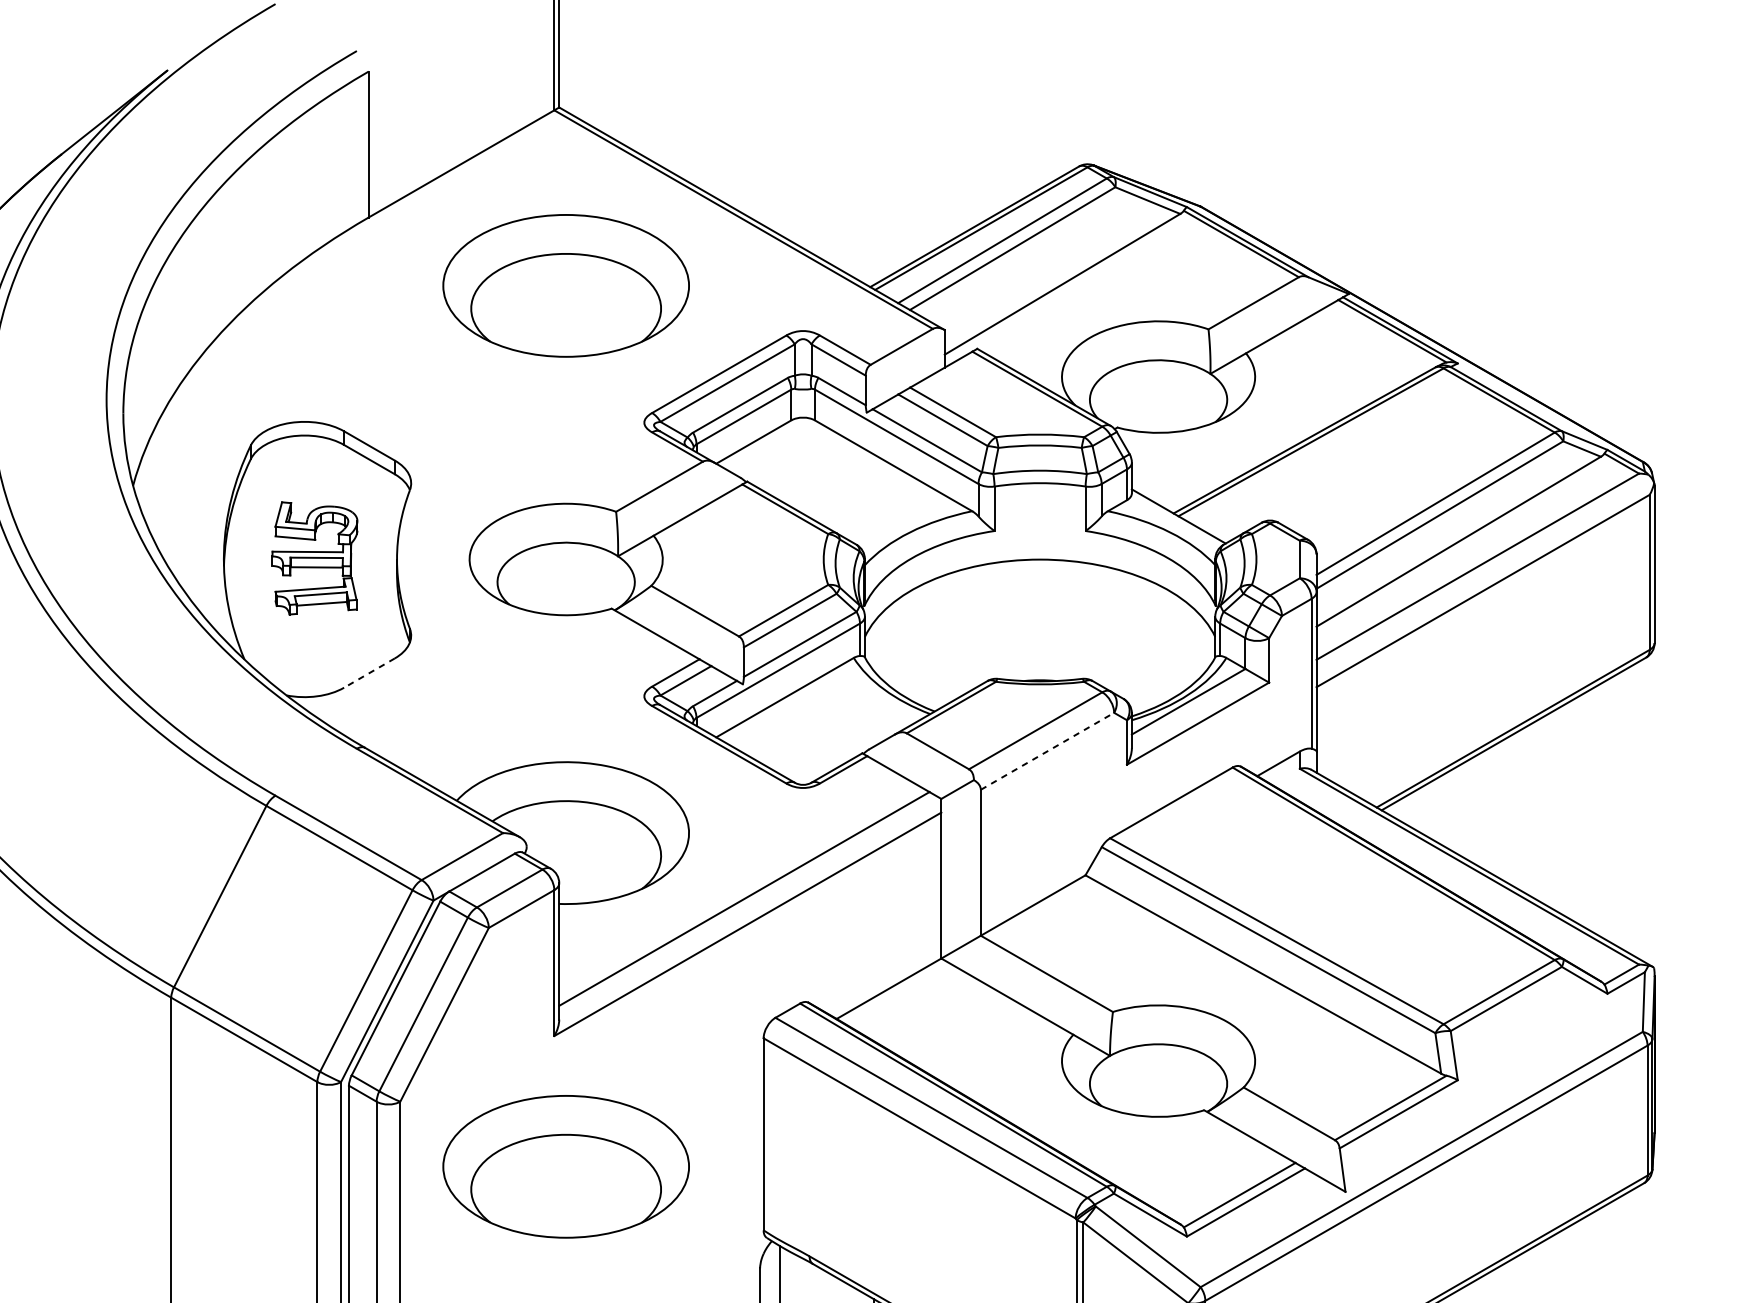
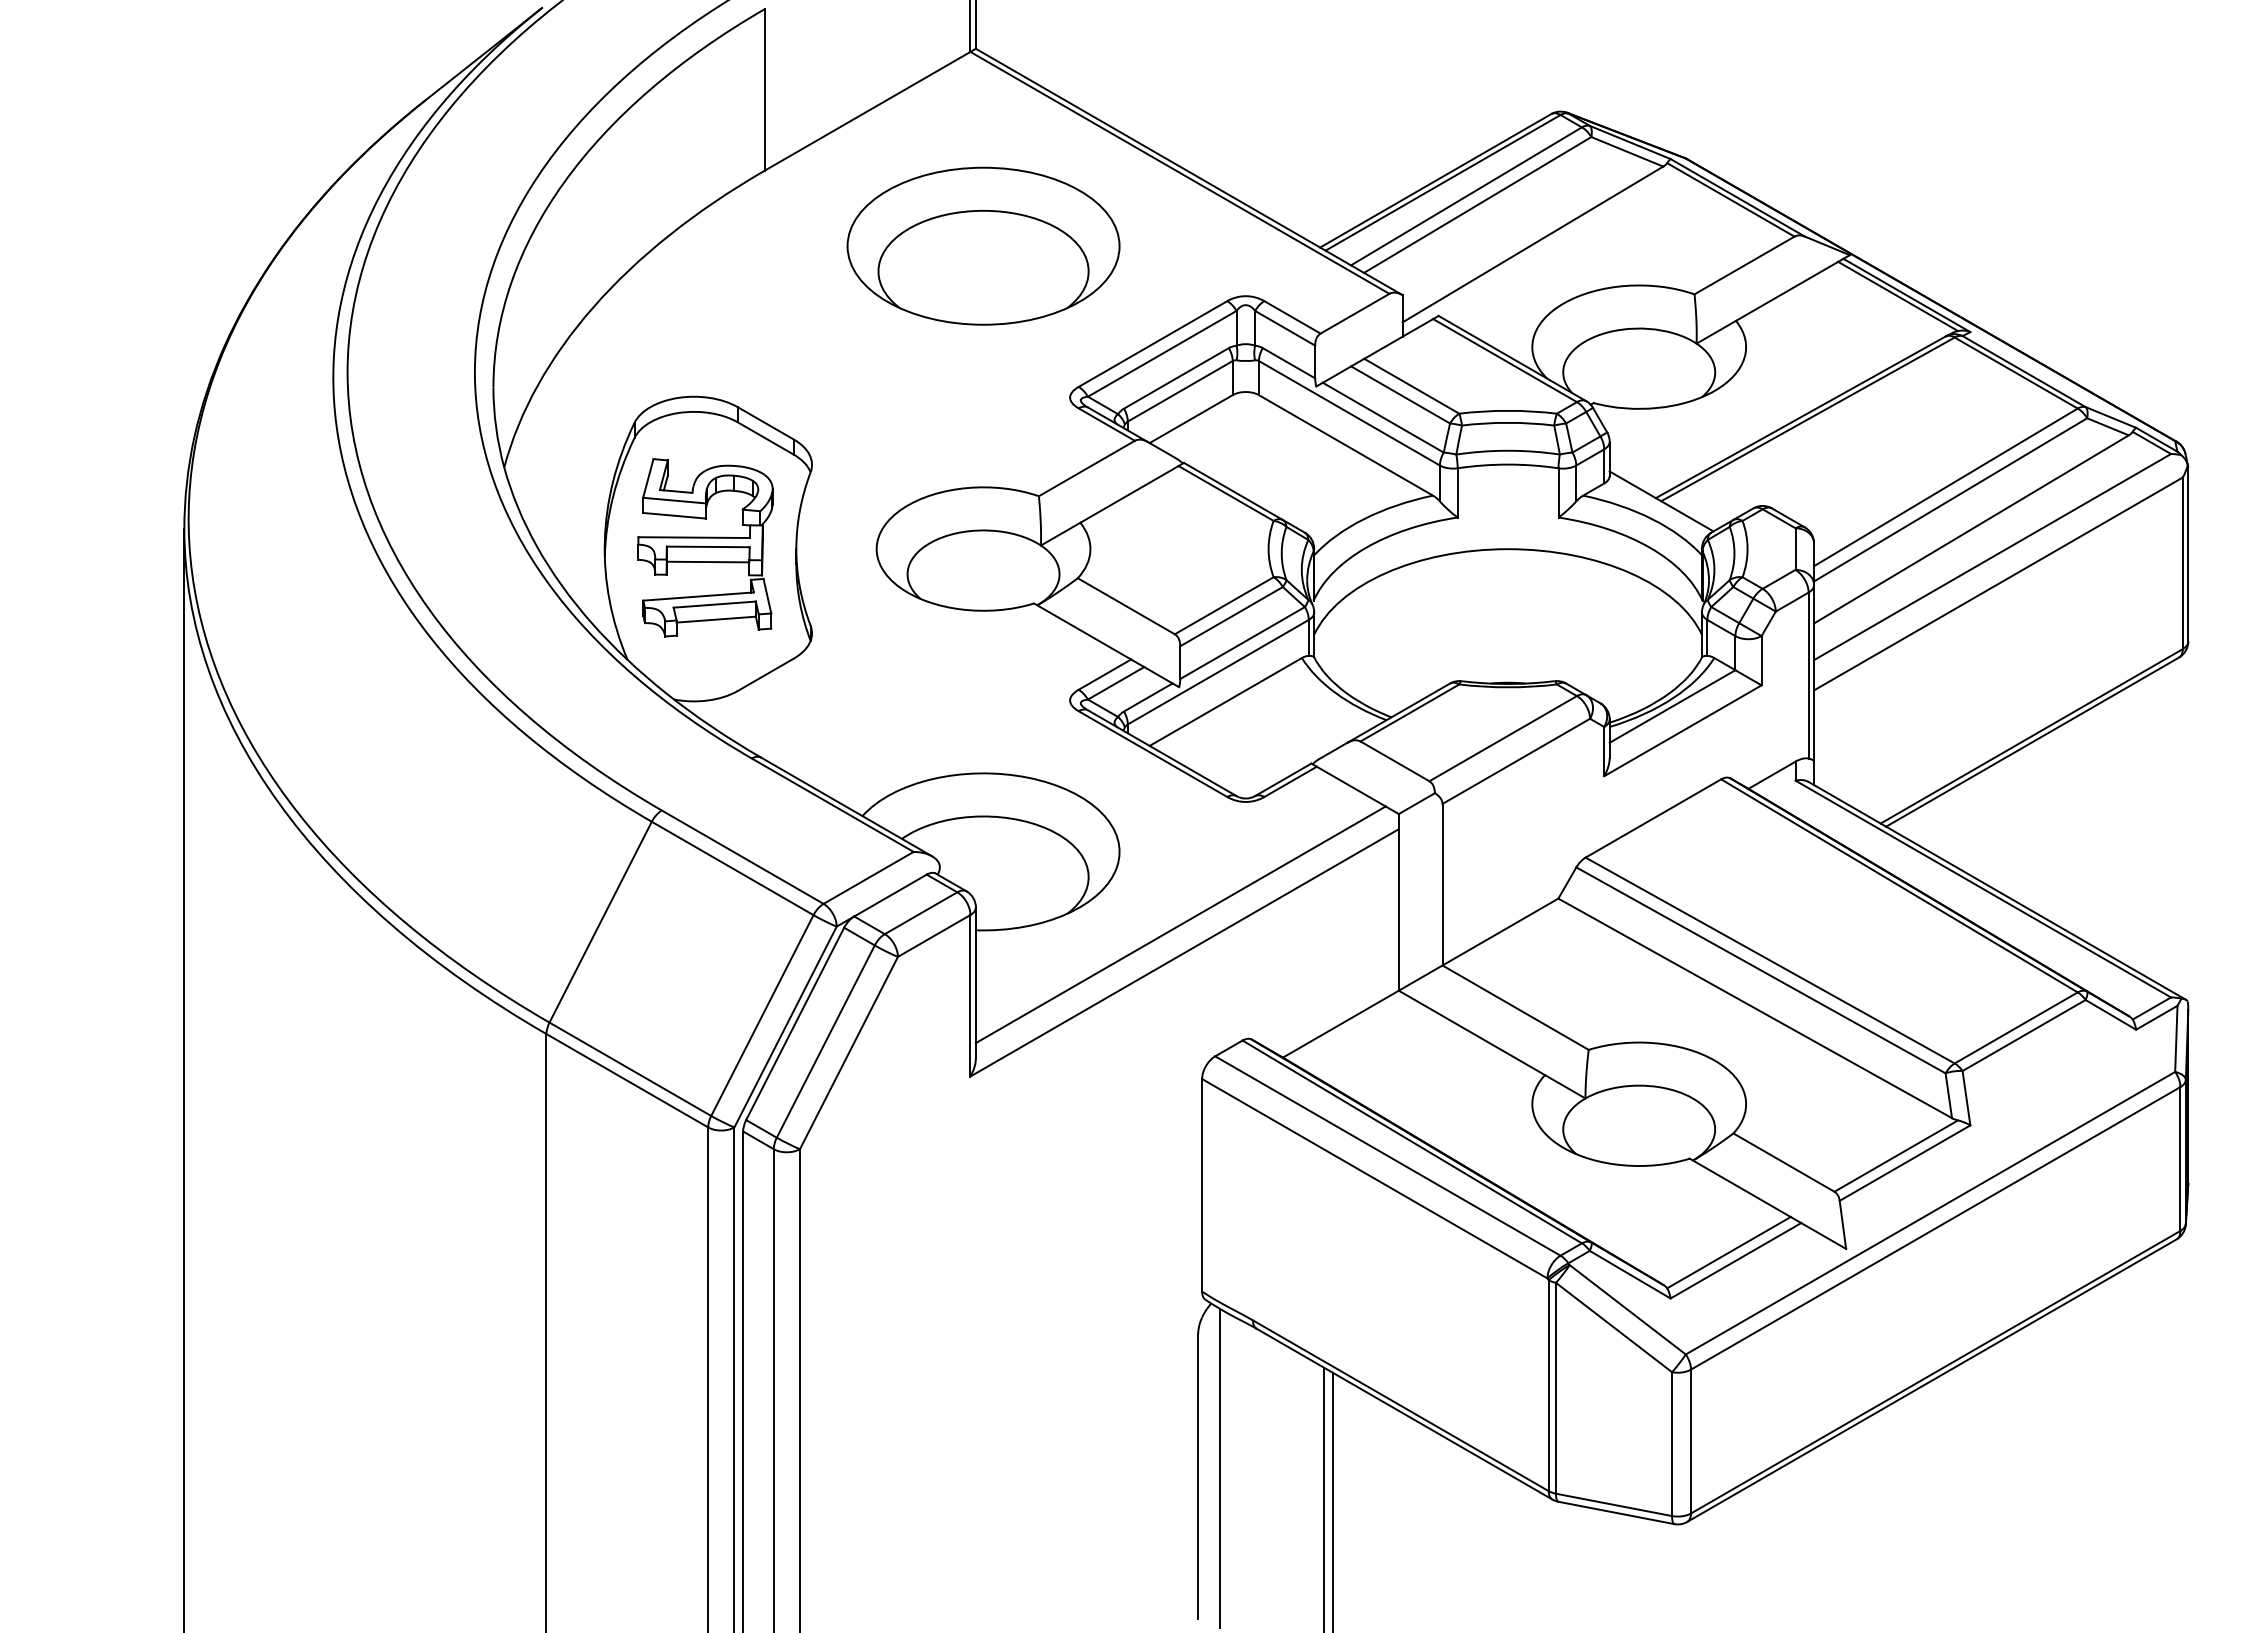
part: (314, 558) -> (705, 547), size x1.43
line: (369, 673) -> (765, 675), dashed -> solid
line: (1047, 751) -> (1516, 761), dashed -> solid
part: (566, 1166) -> (983, 1220), removed

